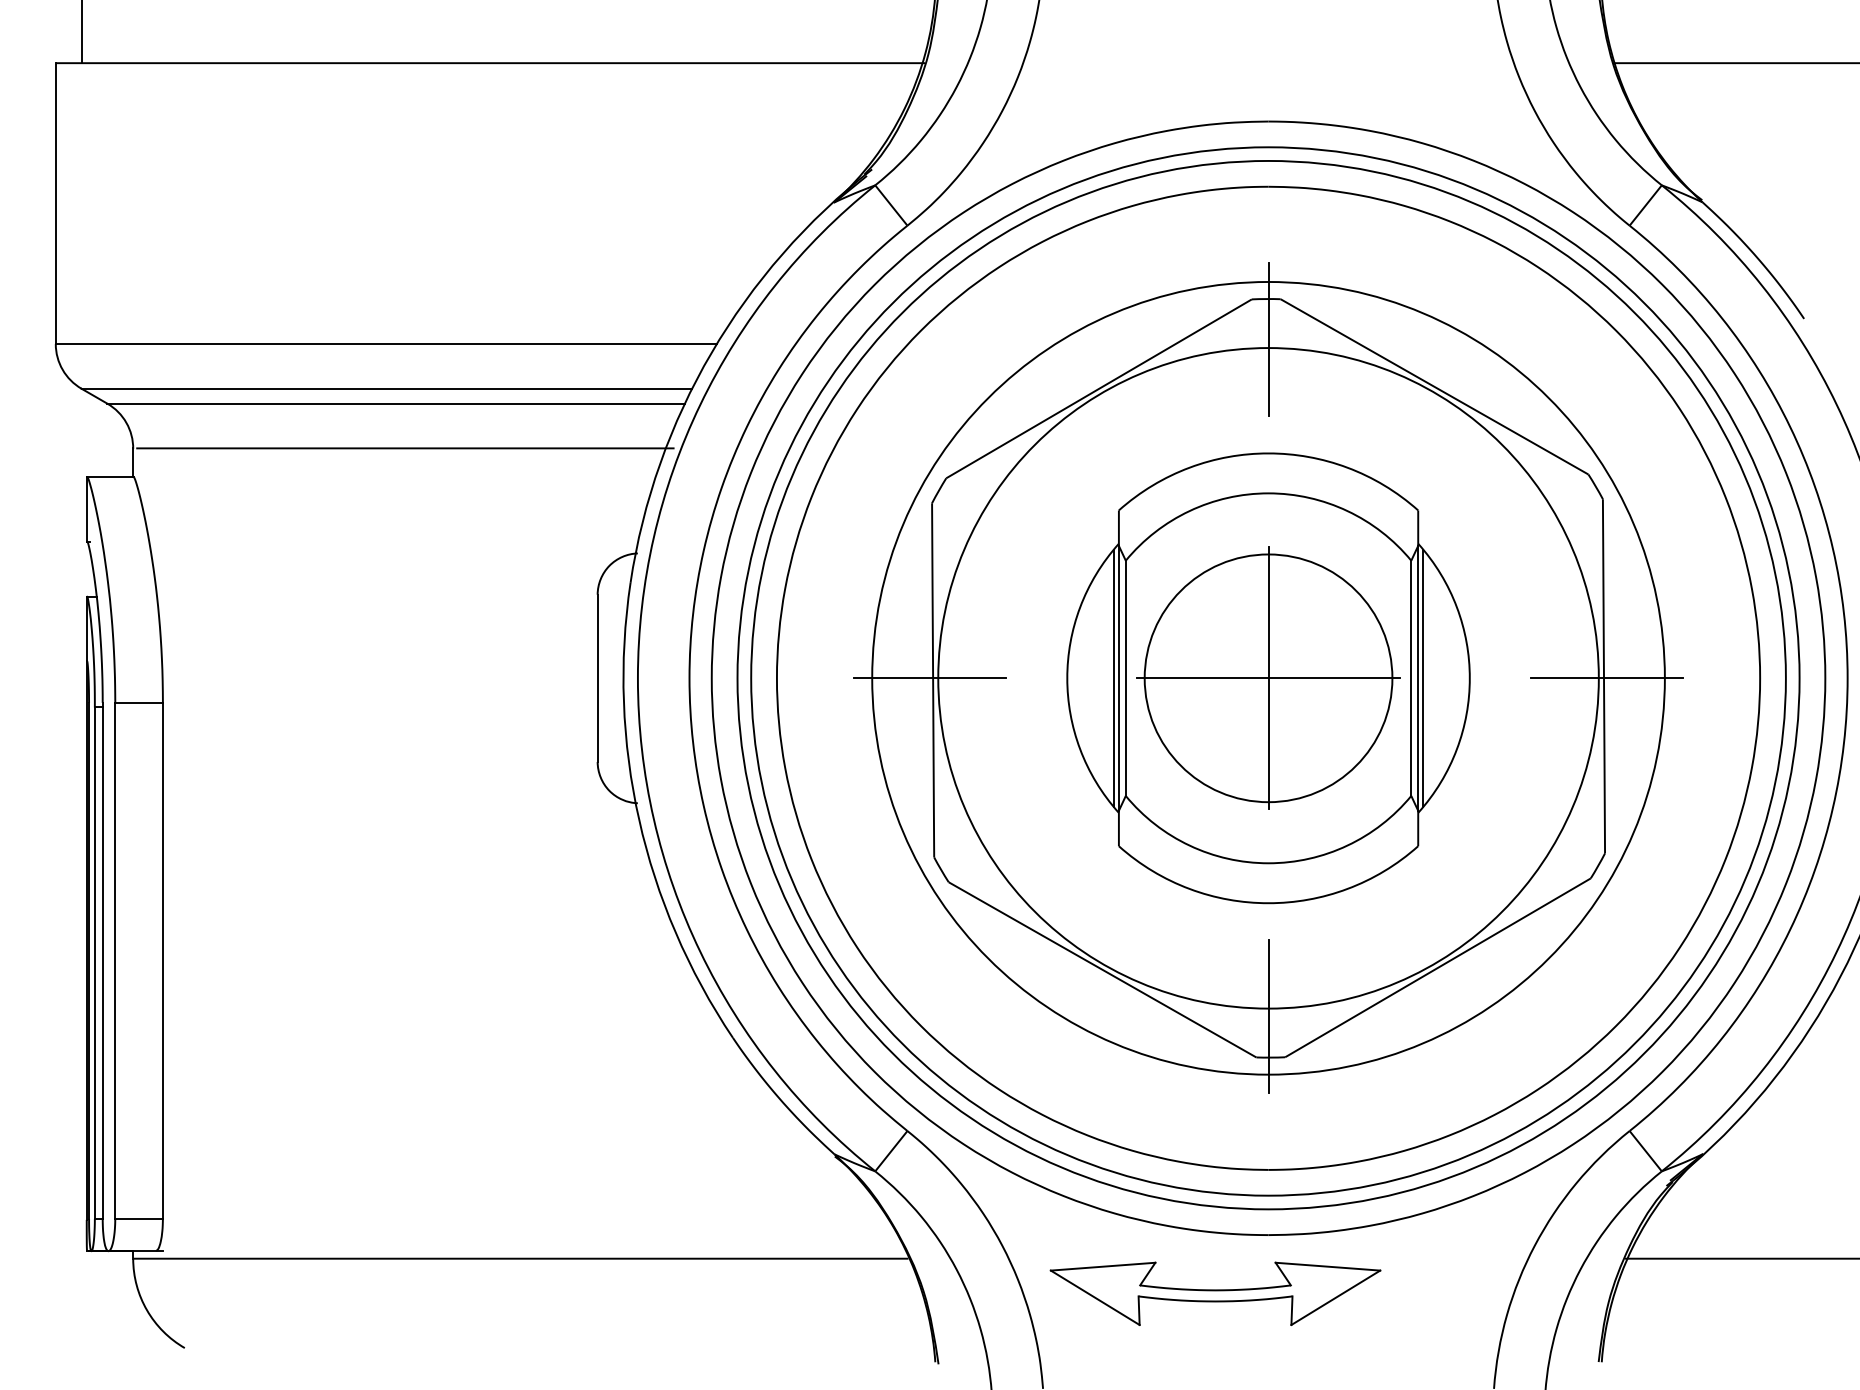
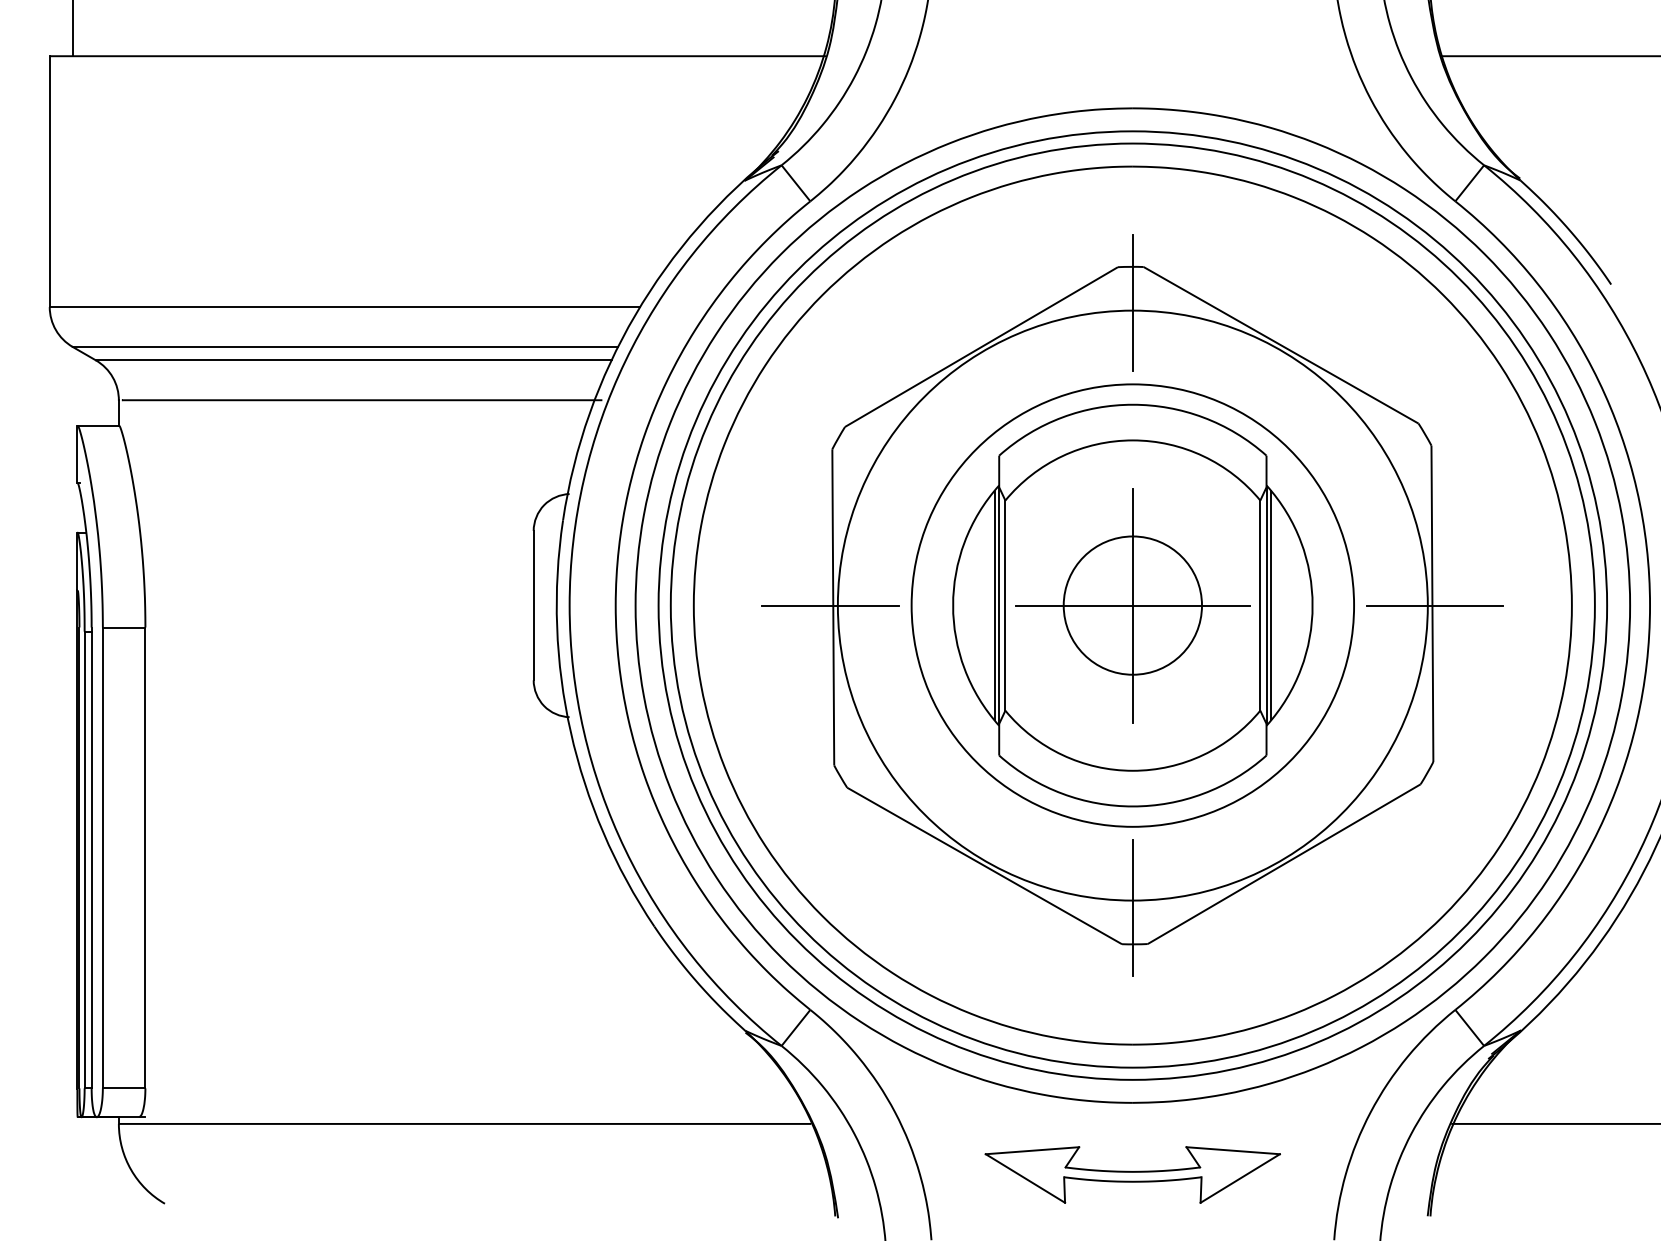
circle: (1268, 677) -> (1132, 604), size x0.62
circle: (1268, 678) -> (1132, 605), size x0.62
part: (1215, 1293) -> (1132, 1174), moved

